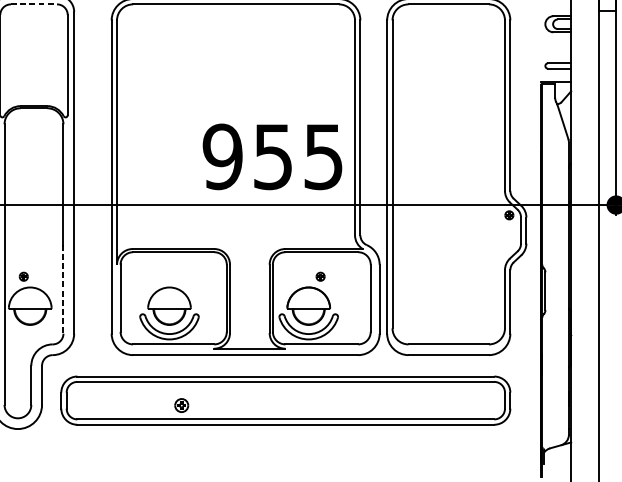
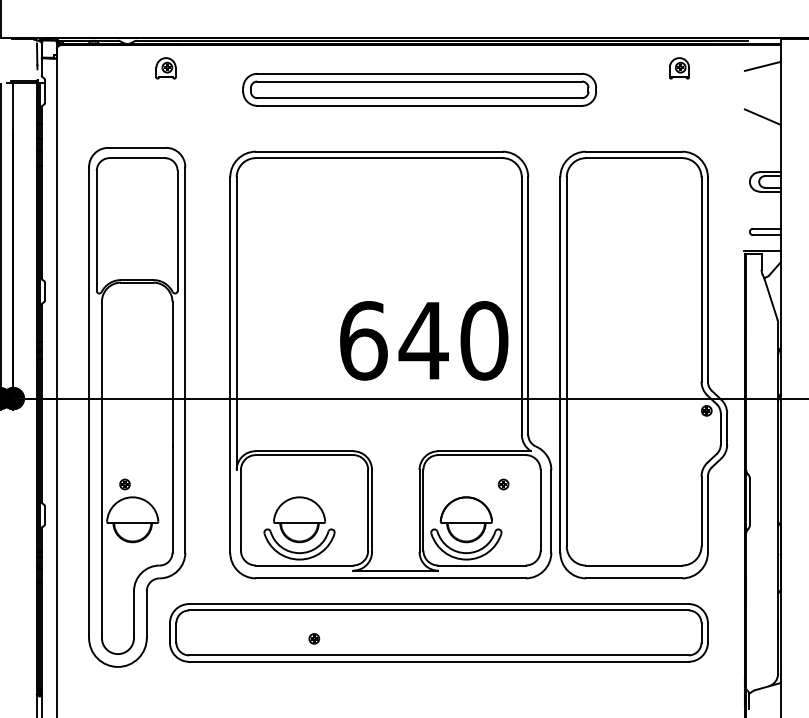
line: (34, 4) -> (137, 158), dashed -> solid
text: (272, 156) -> (423, 340), 955 -> 640
part: (320, 276) -> (503, 484), moved
line: (63, 289) -> (172, 499), dashed -> solid
part: (181, 405) -> (314, 638), size x0.62

